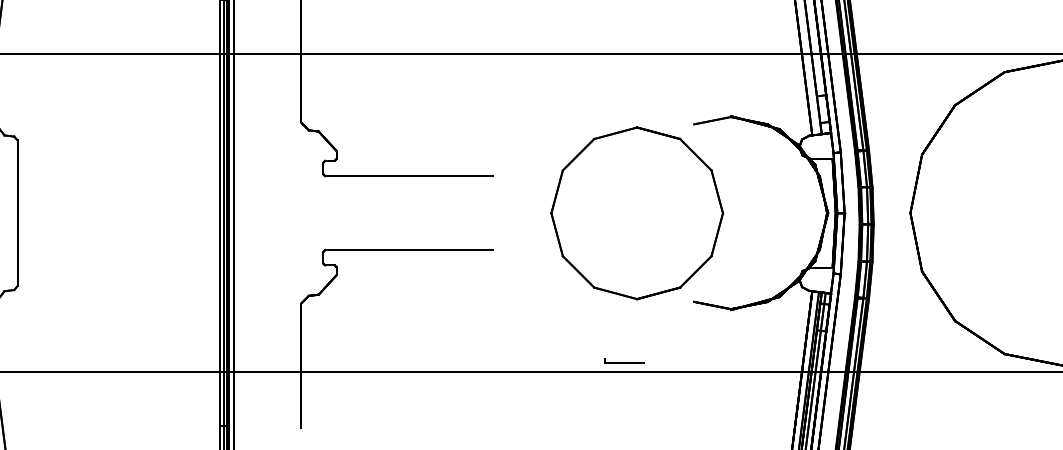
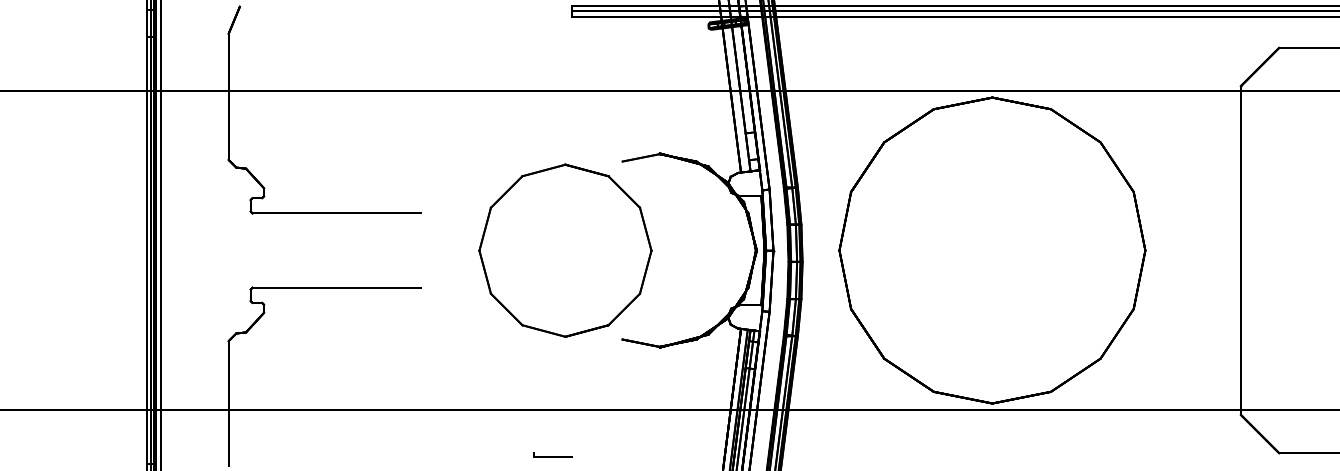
part: (624, 360) -> (552, 454), moved

